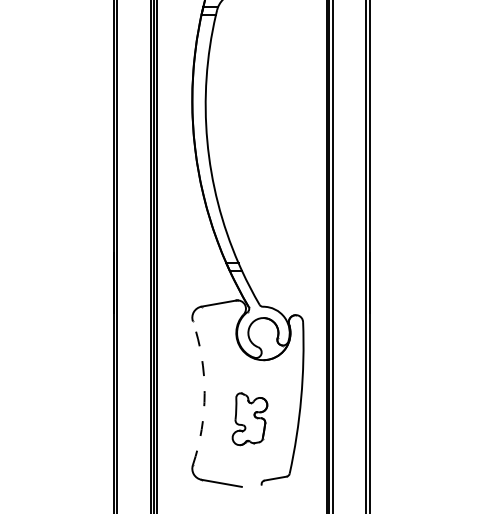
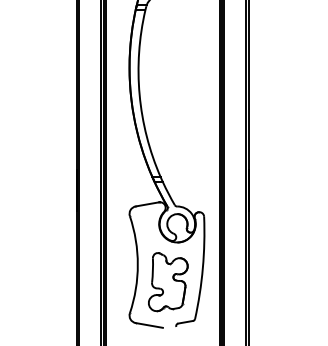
arc: (204, 392) -> (137, 264), dashed -> solid
part: (250, 419) -> (168, 282), size x1.67

